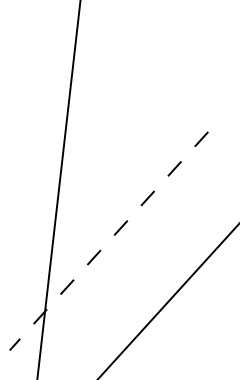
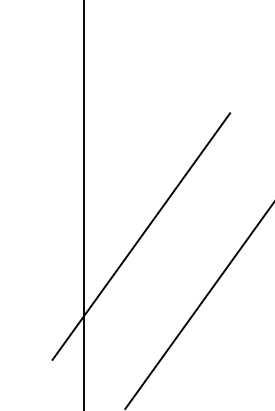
line: (110, 240) -> (142, 235), dashed -> solid

